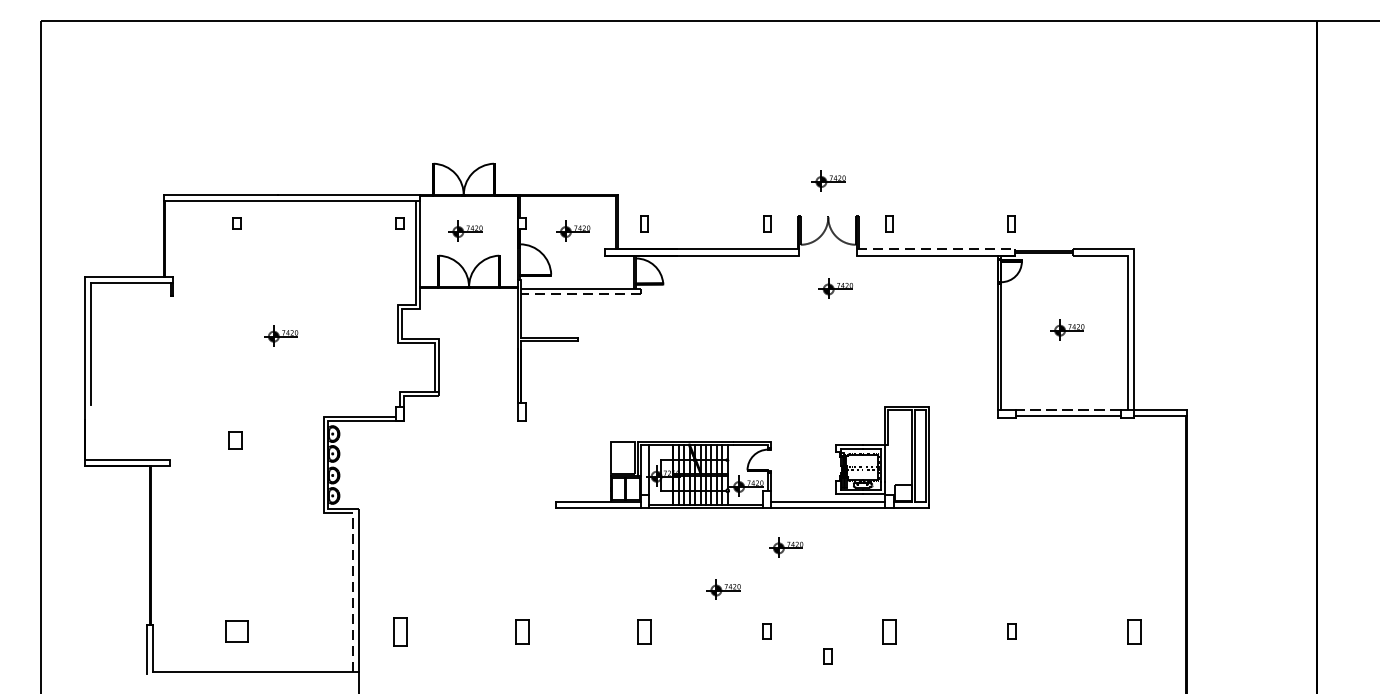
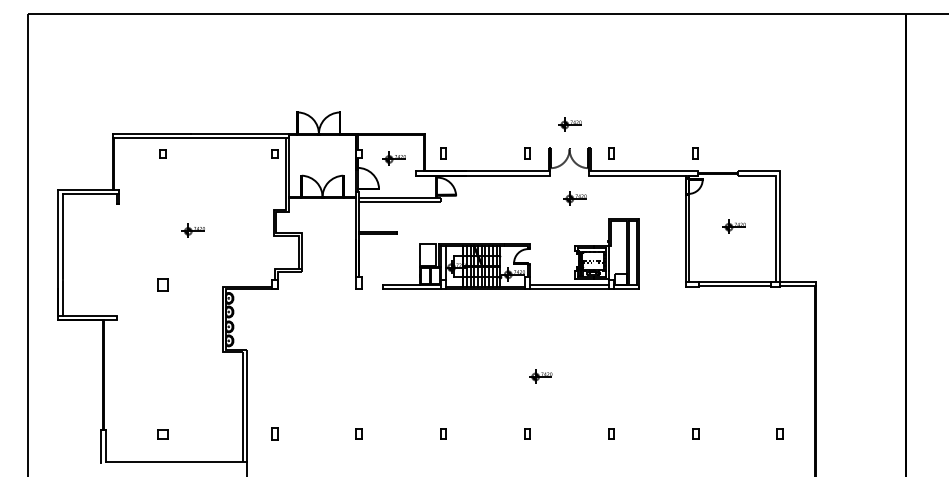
part: (464, 230) -> (319, 158), removed
line: (937, 249) -> (644, 171), dashed -> solid
line: (580, 294) -> (399, 202), dashed -> solid
line: (1068, 409) -> (734, 281), dashed -> solid
line: (90, 432) -> (62, 297), added
part: (234, 440) -> (162, 284), moved
part: (742, 456) -> (510, 253), moved
part: (723, 589) -> (497, 405), removed
line: (352, 592) -> (242, 407), dashed -> solid
part: (399, 630) -> (274, 433), size x0.62
part: (521, 630) -> (358, 433), size x0.62
part: (644, 630) -> (443, 433), size x0.62
part: (889, 630) -> (611, 433), size x0.62
part: (1133, 630) -> (779, 433), size x0.62
part: (236, 632) -> (162, 434), size x0.62
part: (828, 655) -> (569, 450), removed

